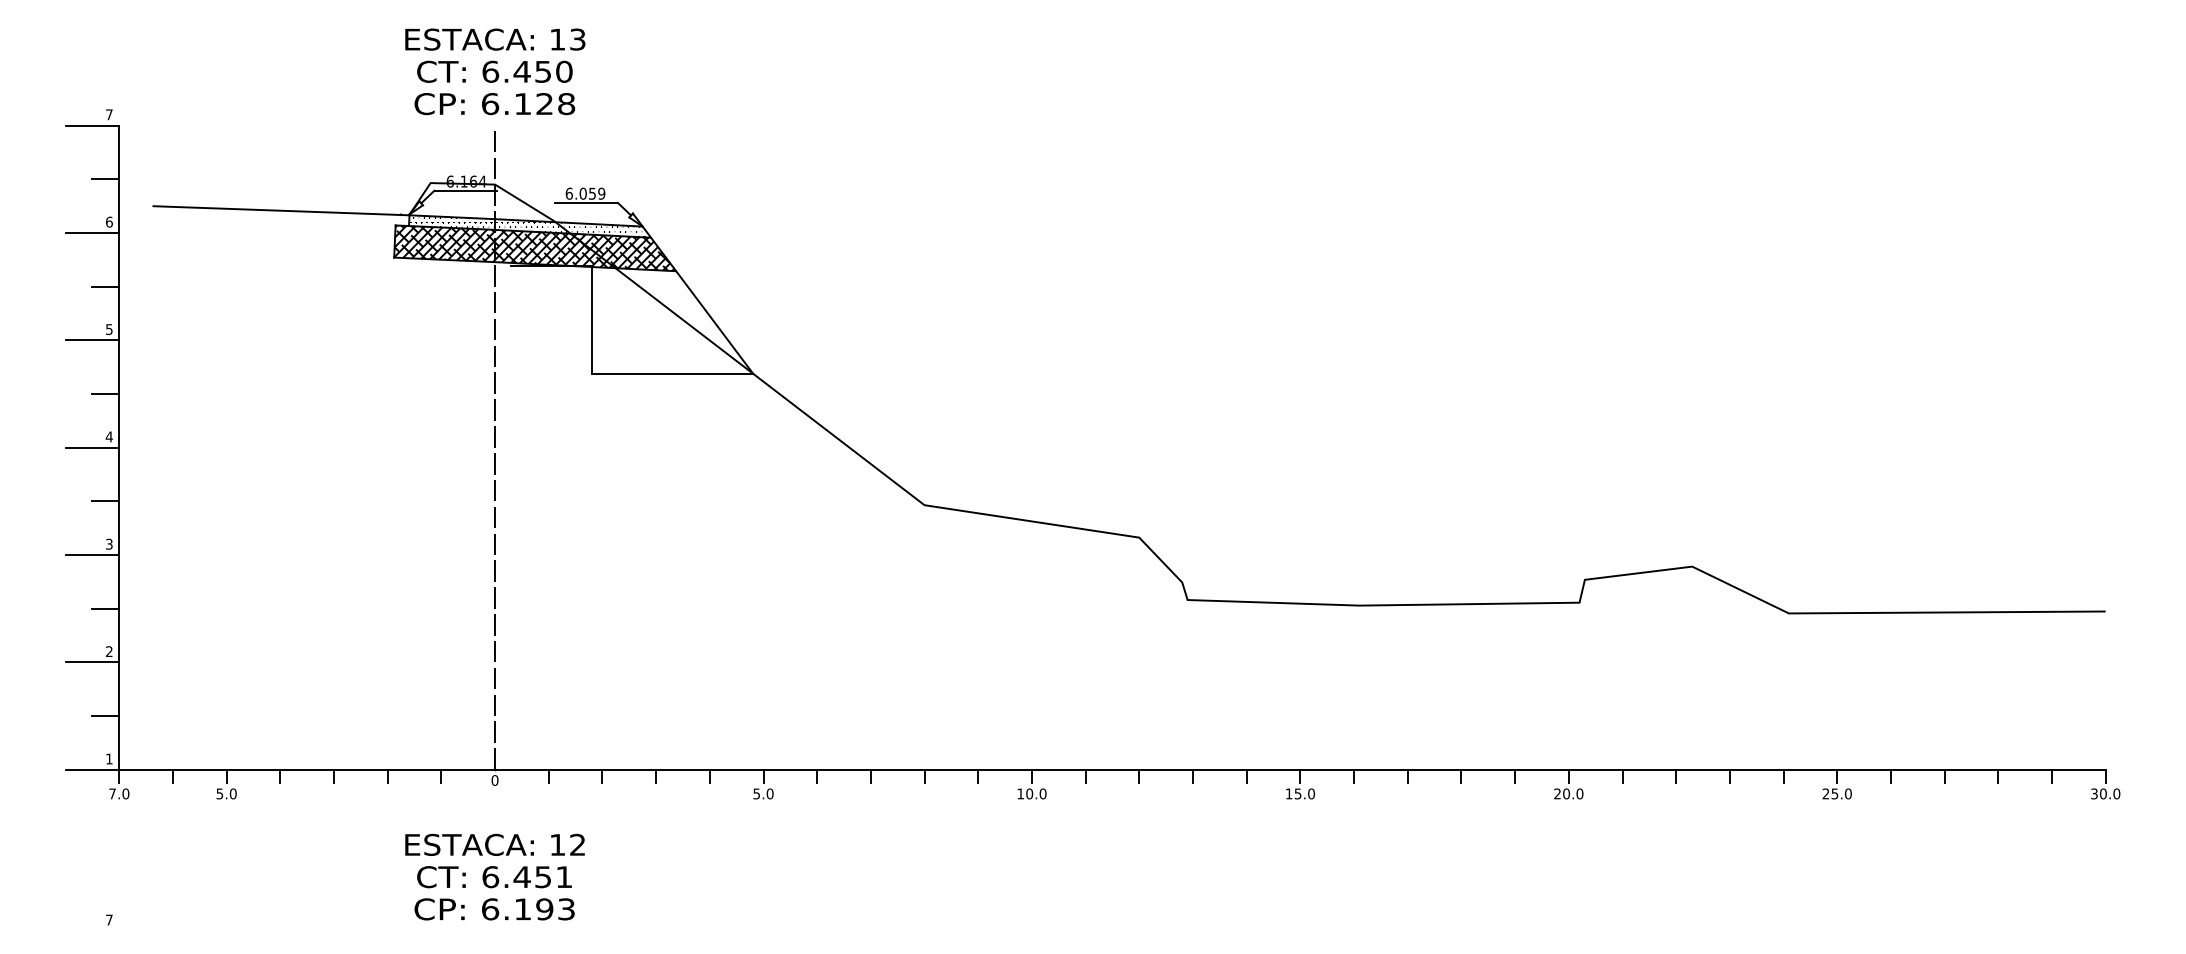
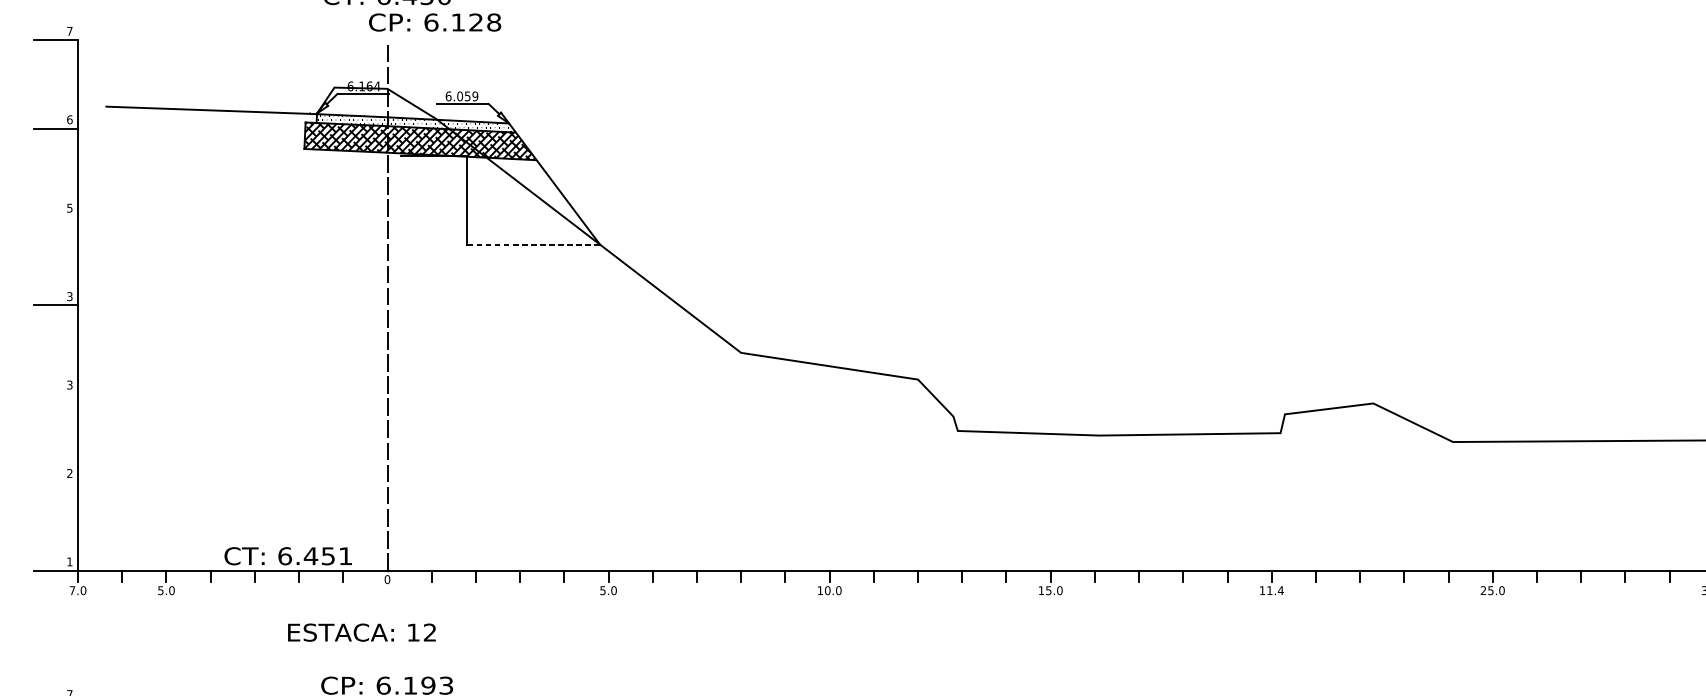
text: (494, 104) -> (434, 22), moved
line: (105, 179) -> (66, 84), removed
line: (105, 286) -> (66, 172), removed
line: (92, 340) -> (55, 217), removed
line: (672, 373) -> (533, 244), solid -> dashed
line: (105, 393) -> (66, 260), removed
text: (108, 436) -> (69, 296), 4 -> 3
line: (105, 501) -> (66, 349), removed
line: (92, 555) -> (55, 394), removed
line: (105, 608) -> (66, 437), removed
line: (92, 662) -> (55, 482), removed
line: (105, 716) -> (66, 526), removed
text: (1568, 793) -> (1271, 590), 20.0 -> 11.4
text: (494, 844) -> (361, 632), moved
text: (494, 877) -> (288, 556), moved

